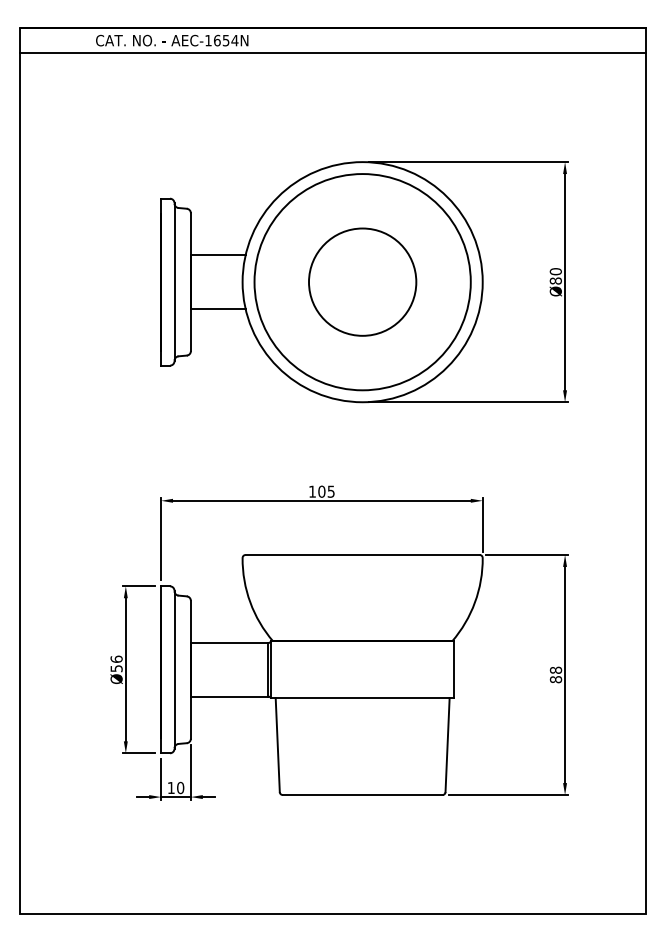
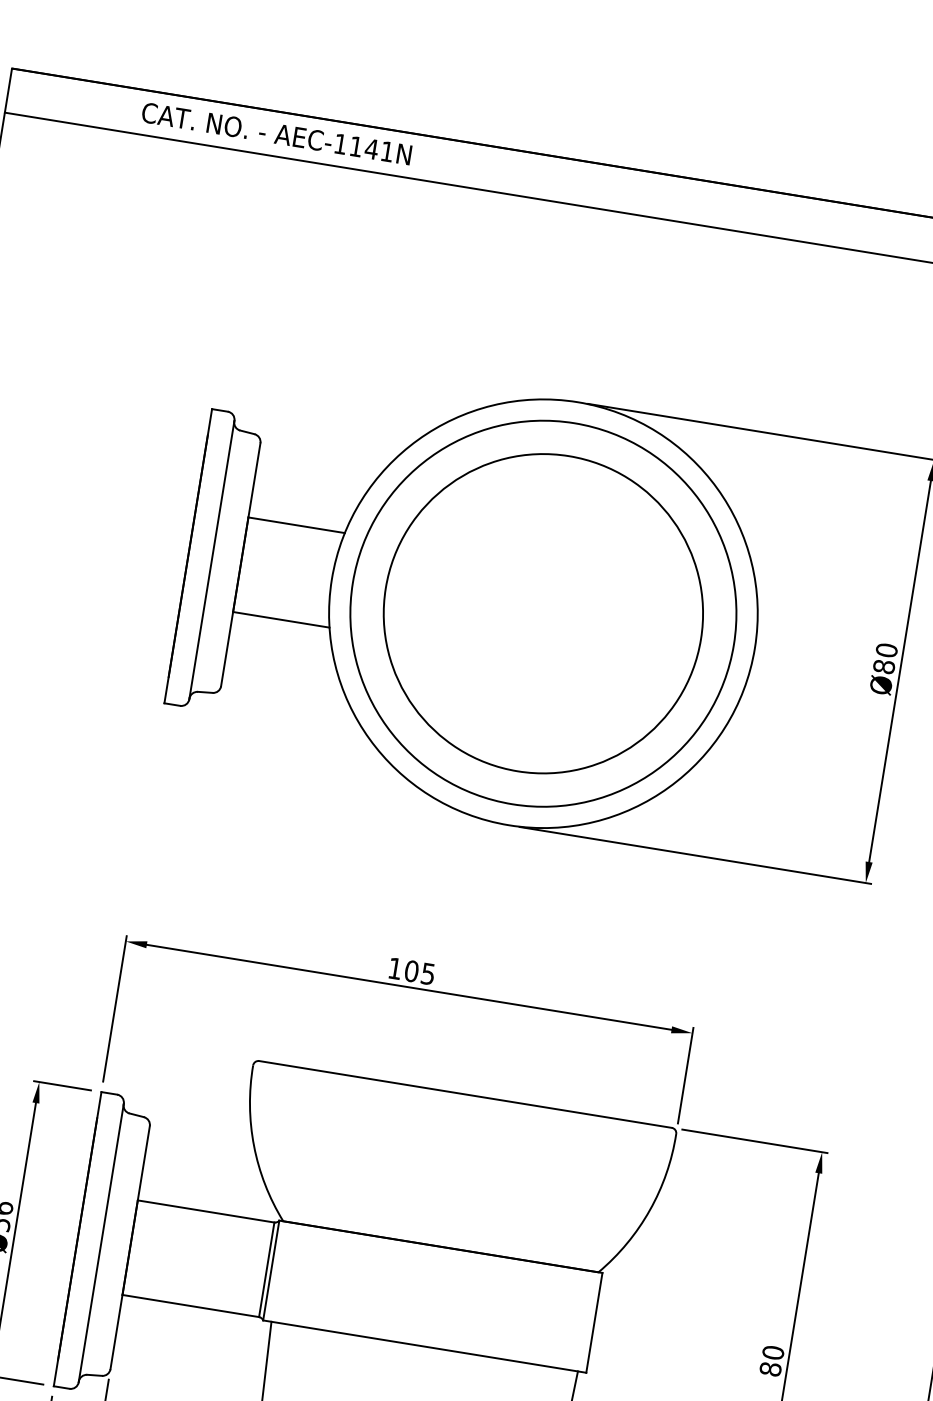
text: (226, 40) -> (372, 149), AEC-1654N -> AEC-1141N
circle: (362, 281) -> (543, 612), size x1.67
text: (555, 669) -> (772, 1351), 88 -> 80

